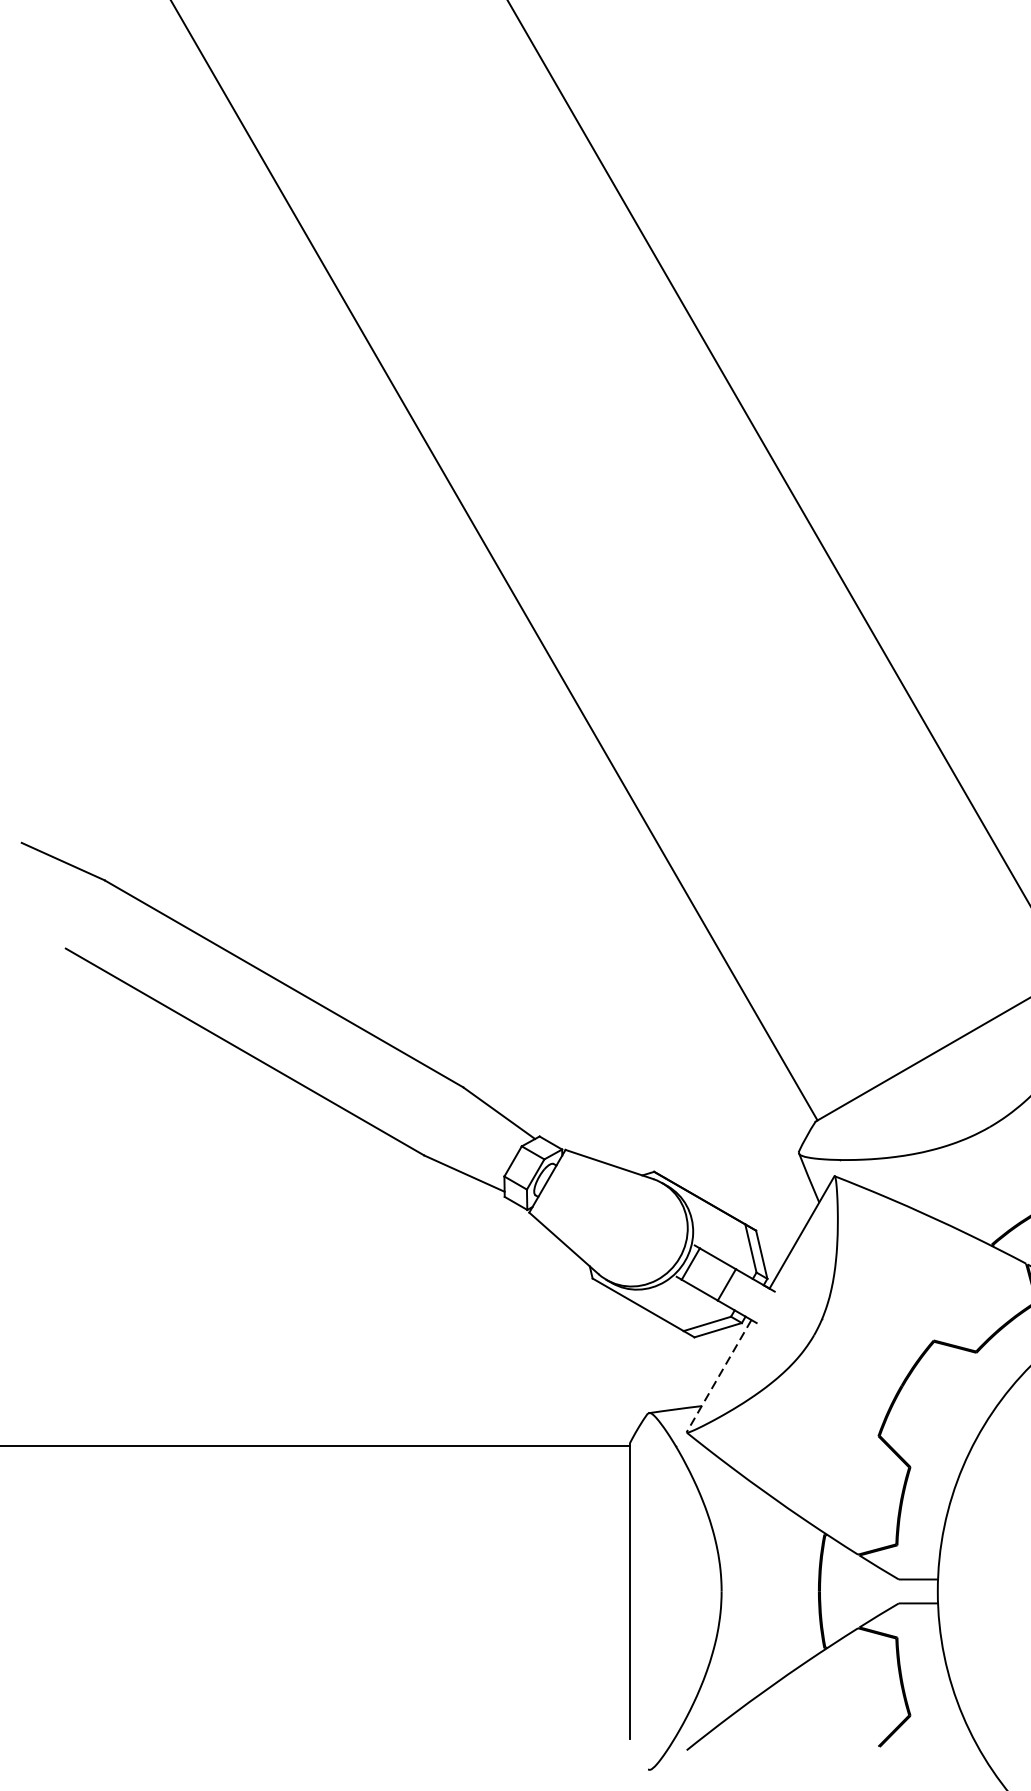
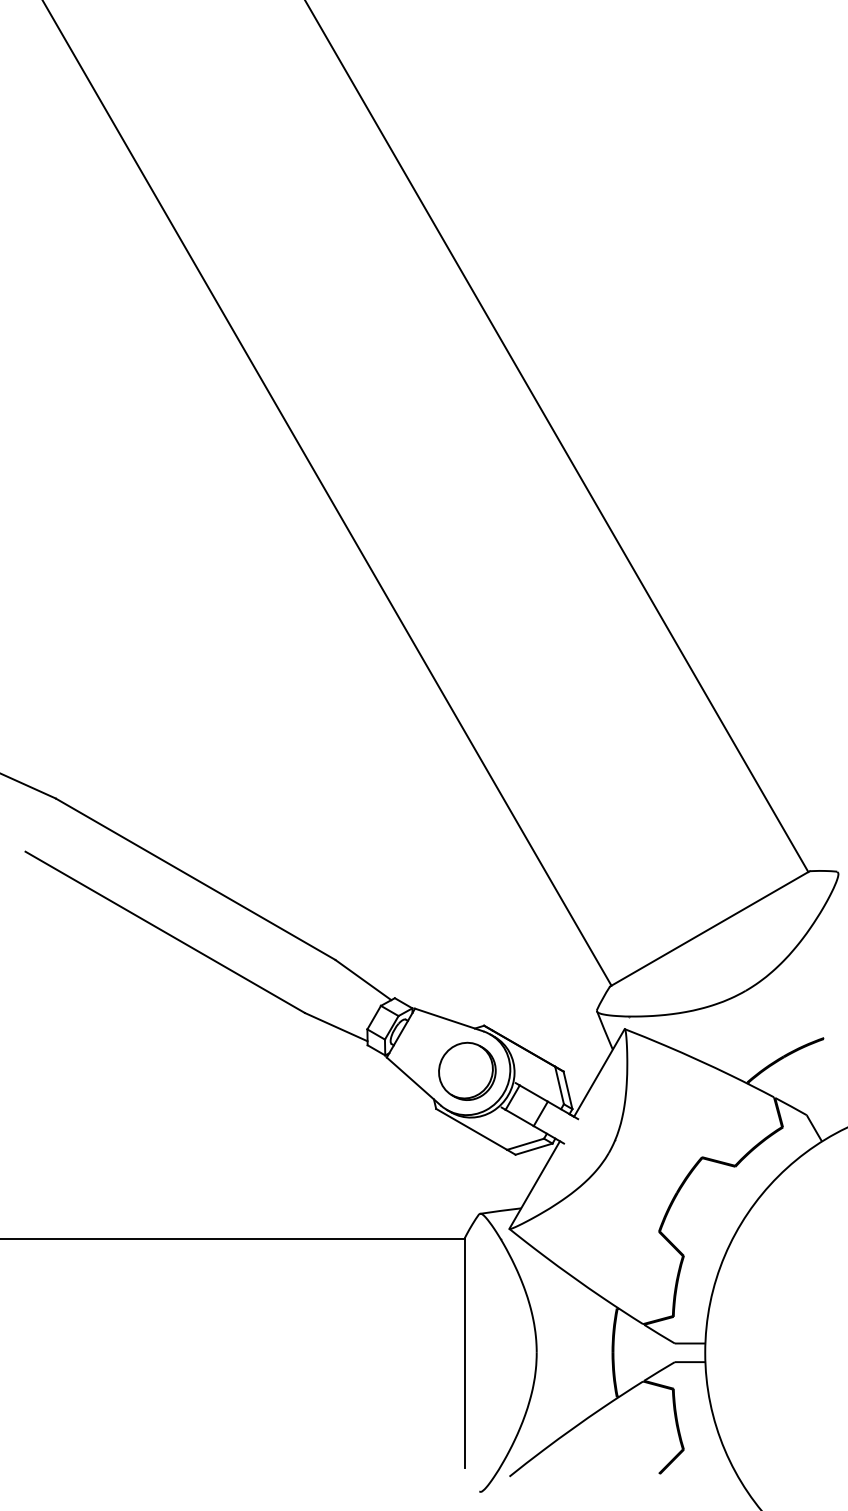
part: (632, 1229) -> (467, 1070), added
line: (718, 1376) -> (534, 1185), dashed -> solid

